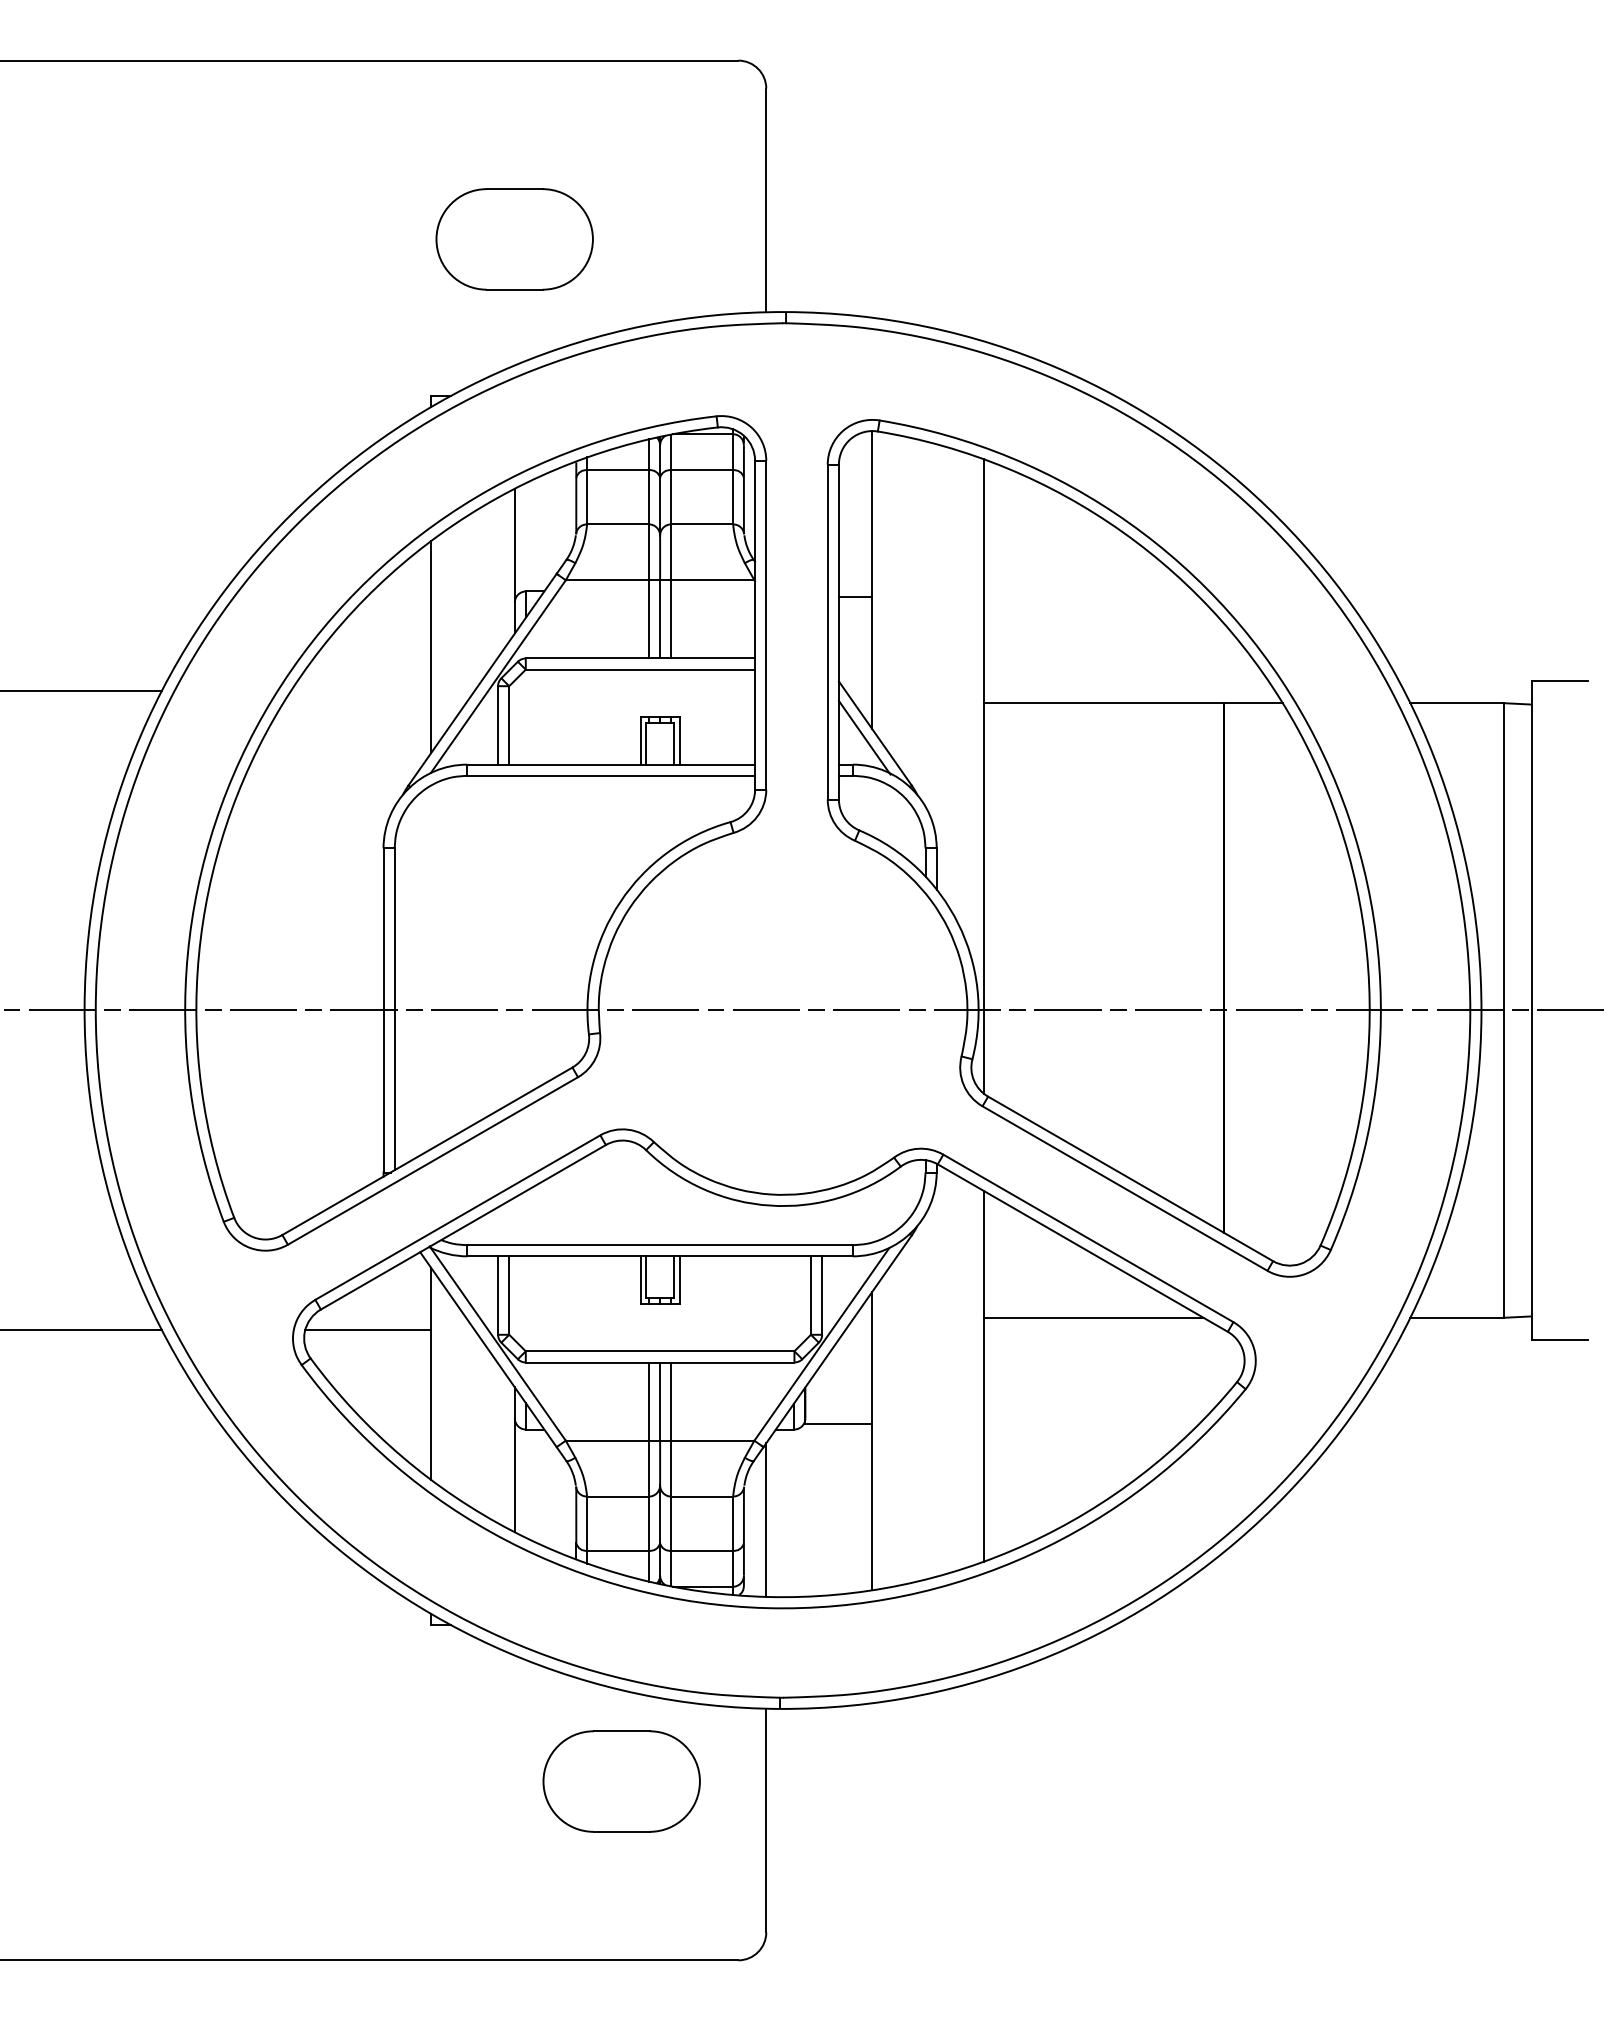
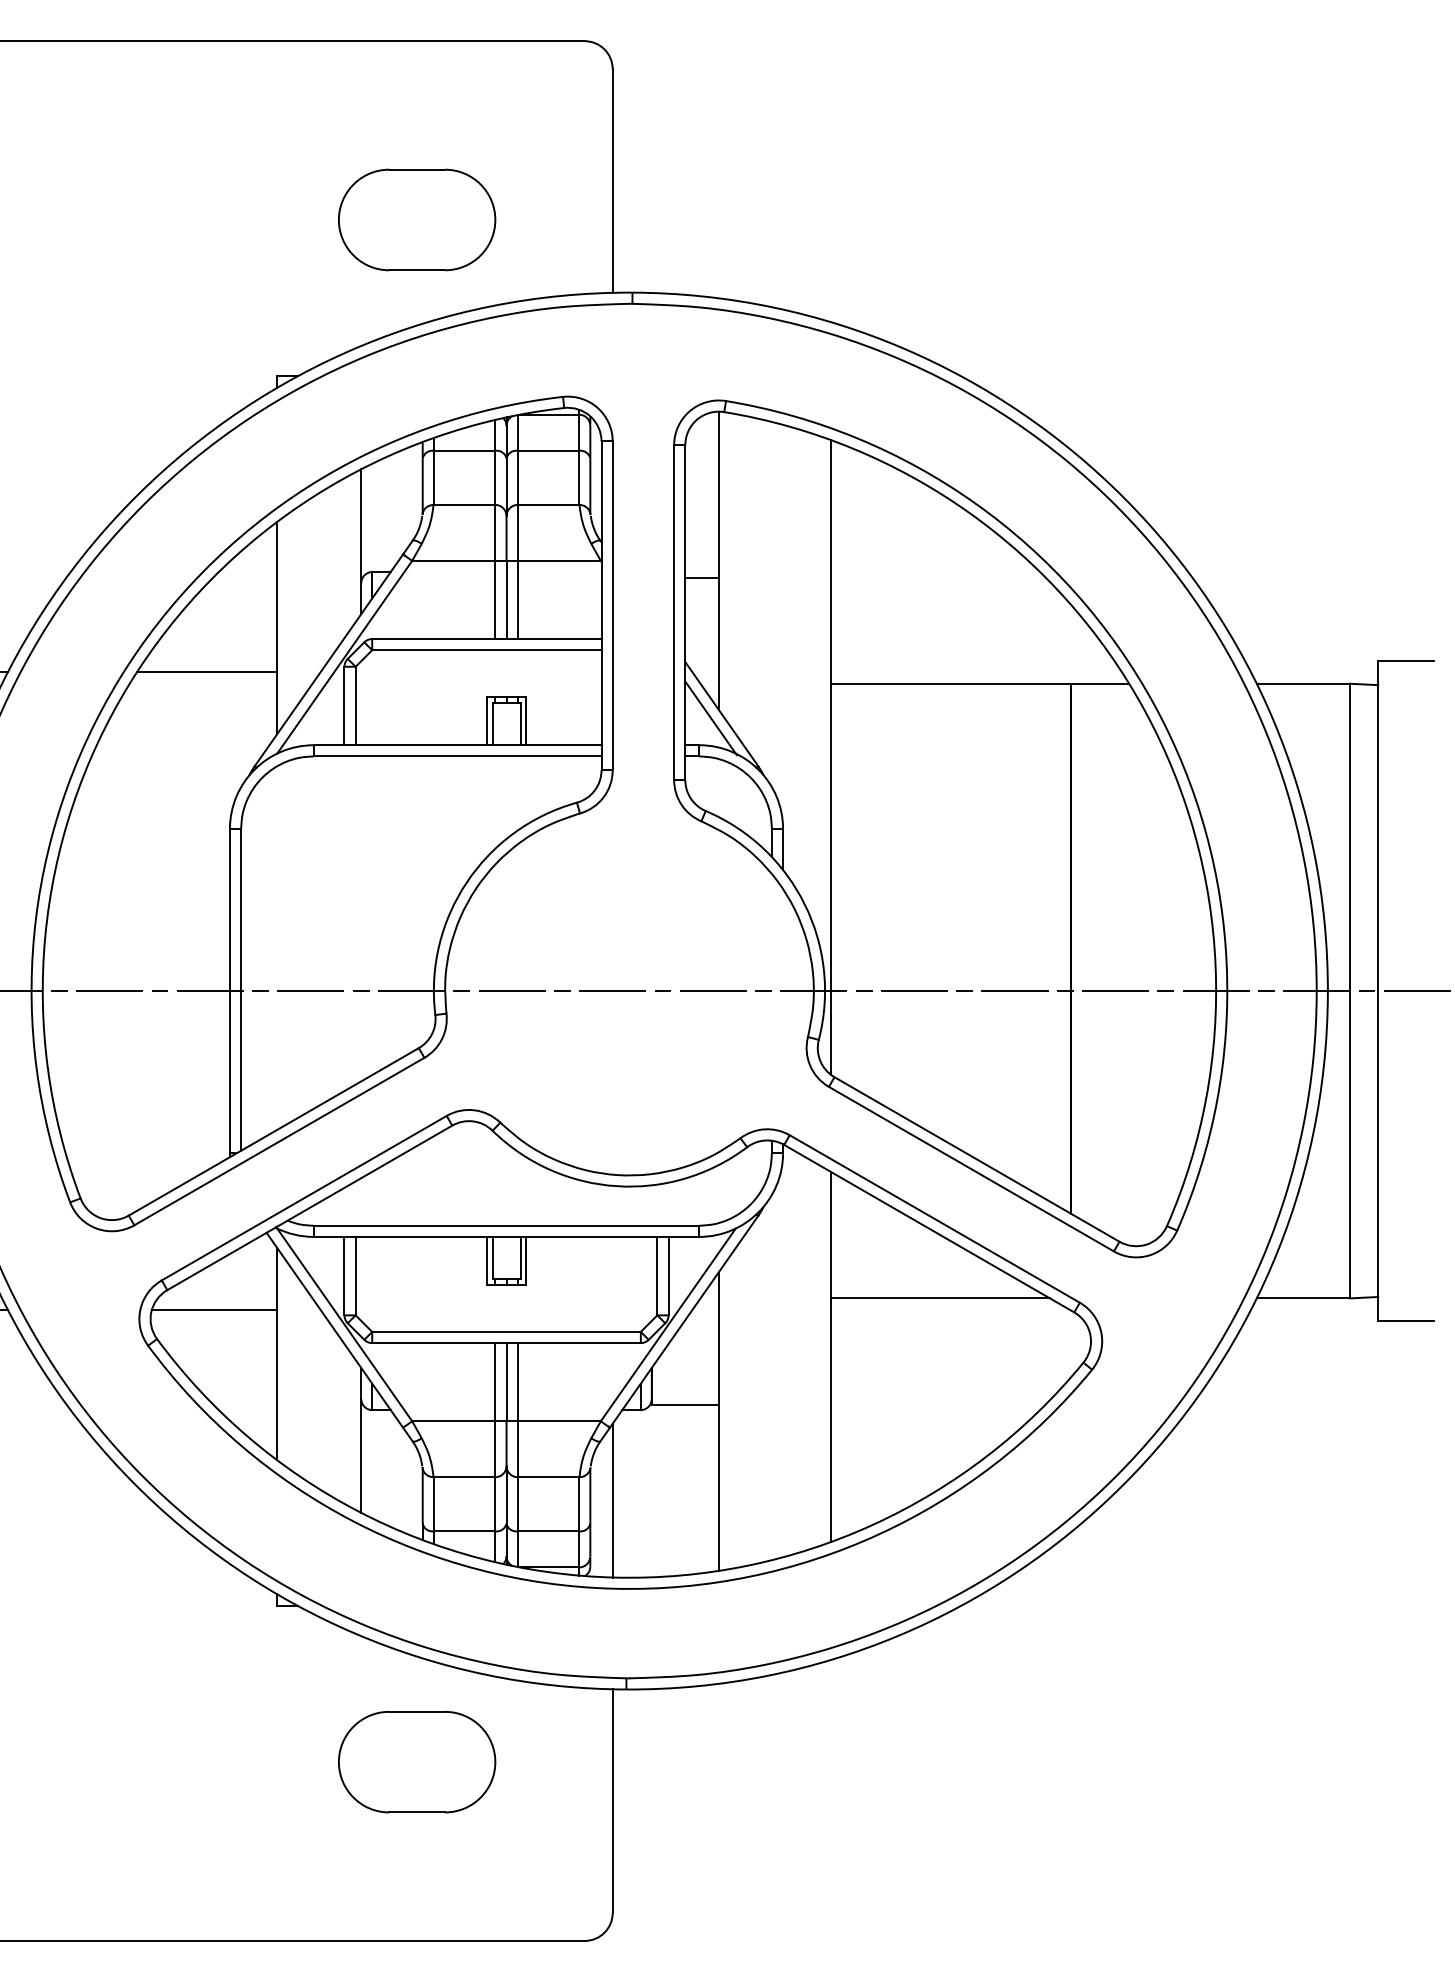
part: (514, 239) -> (416, 220), moved
line: (360, 691) -> (206, 672), added
part: (621, 1781) -> (416, 1762), moved

